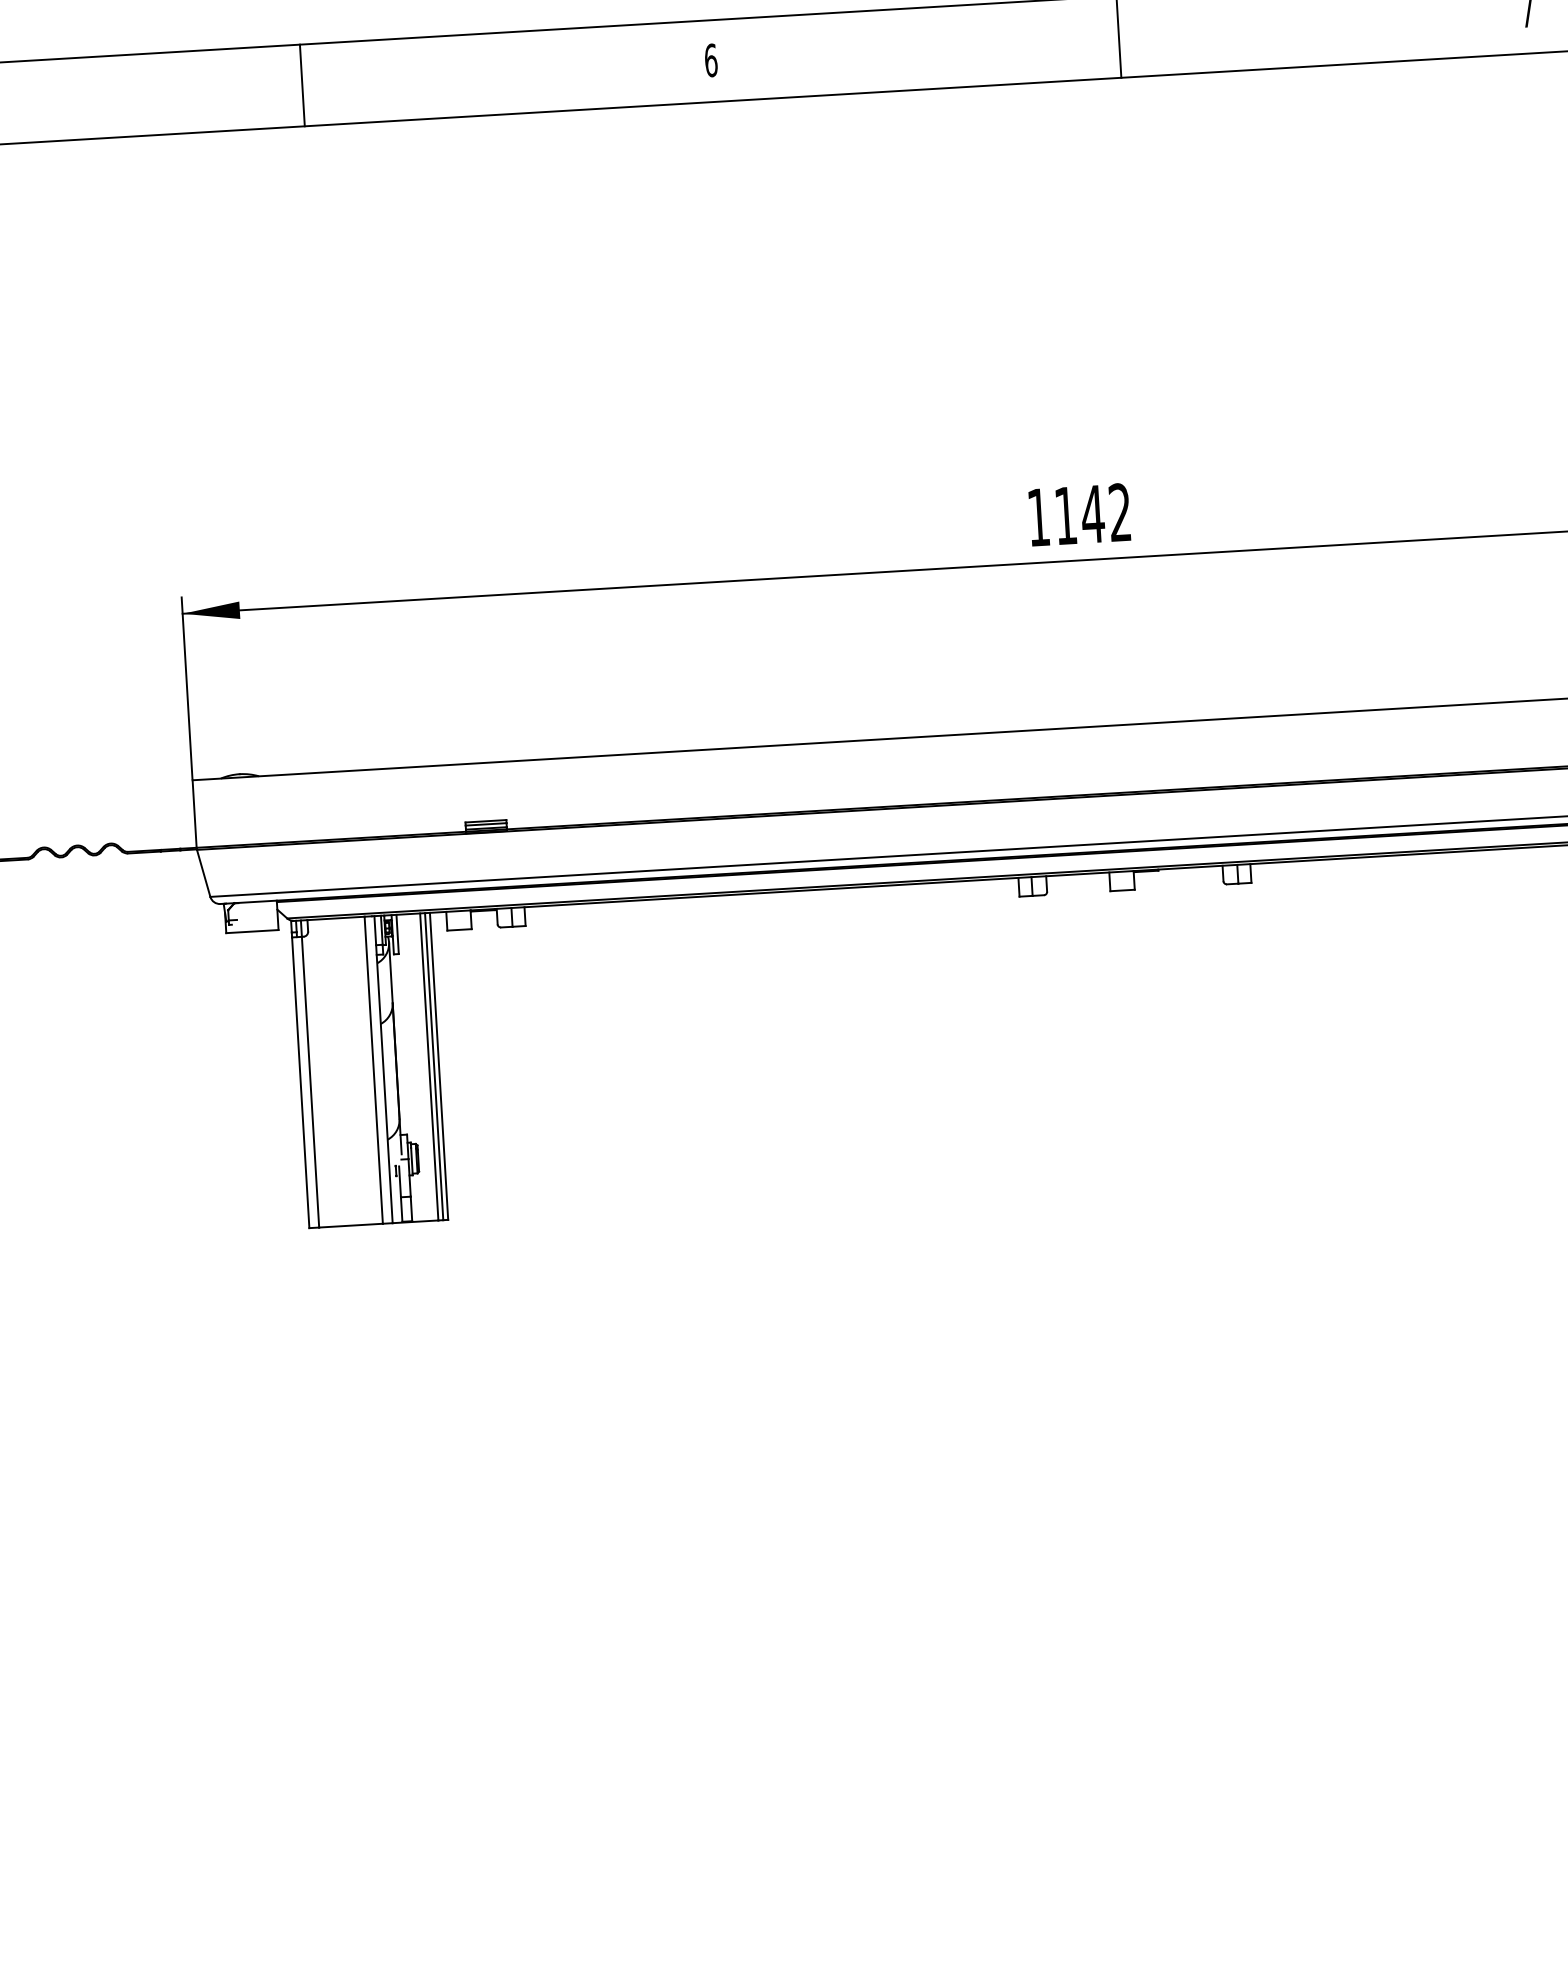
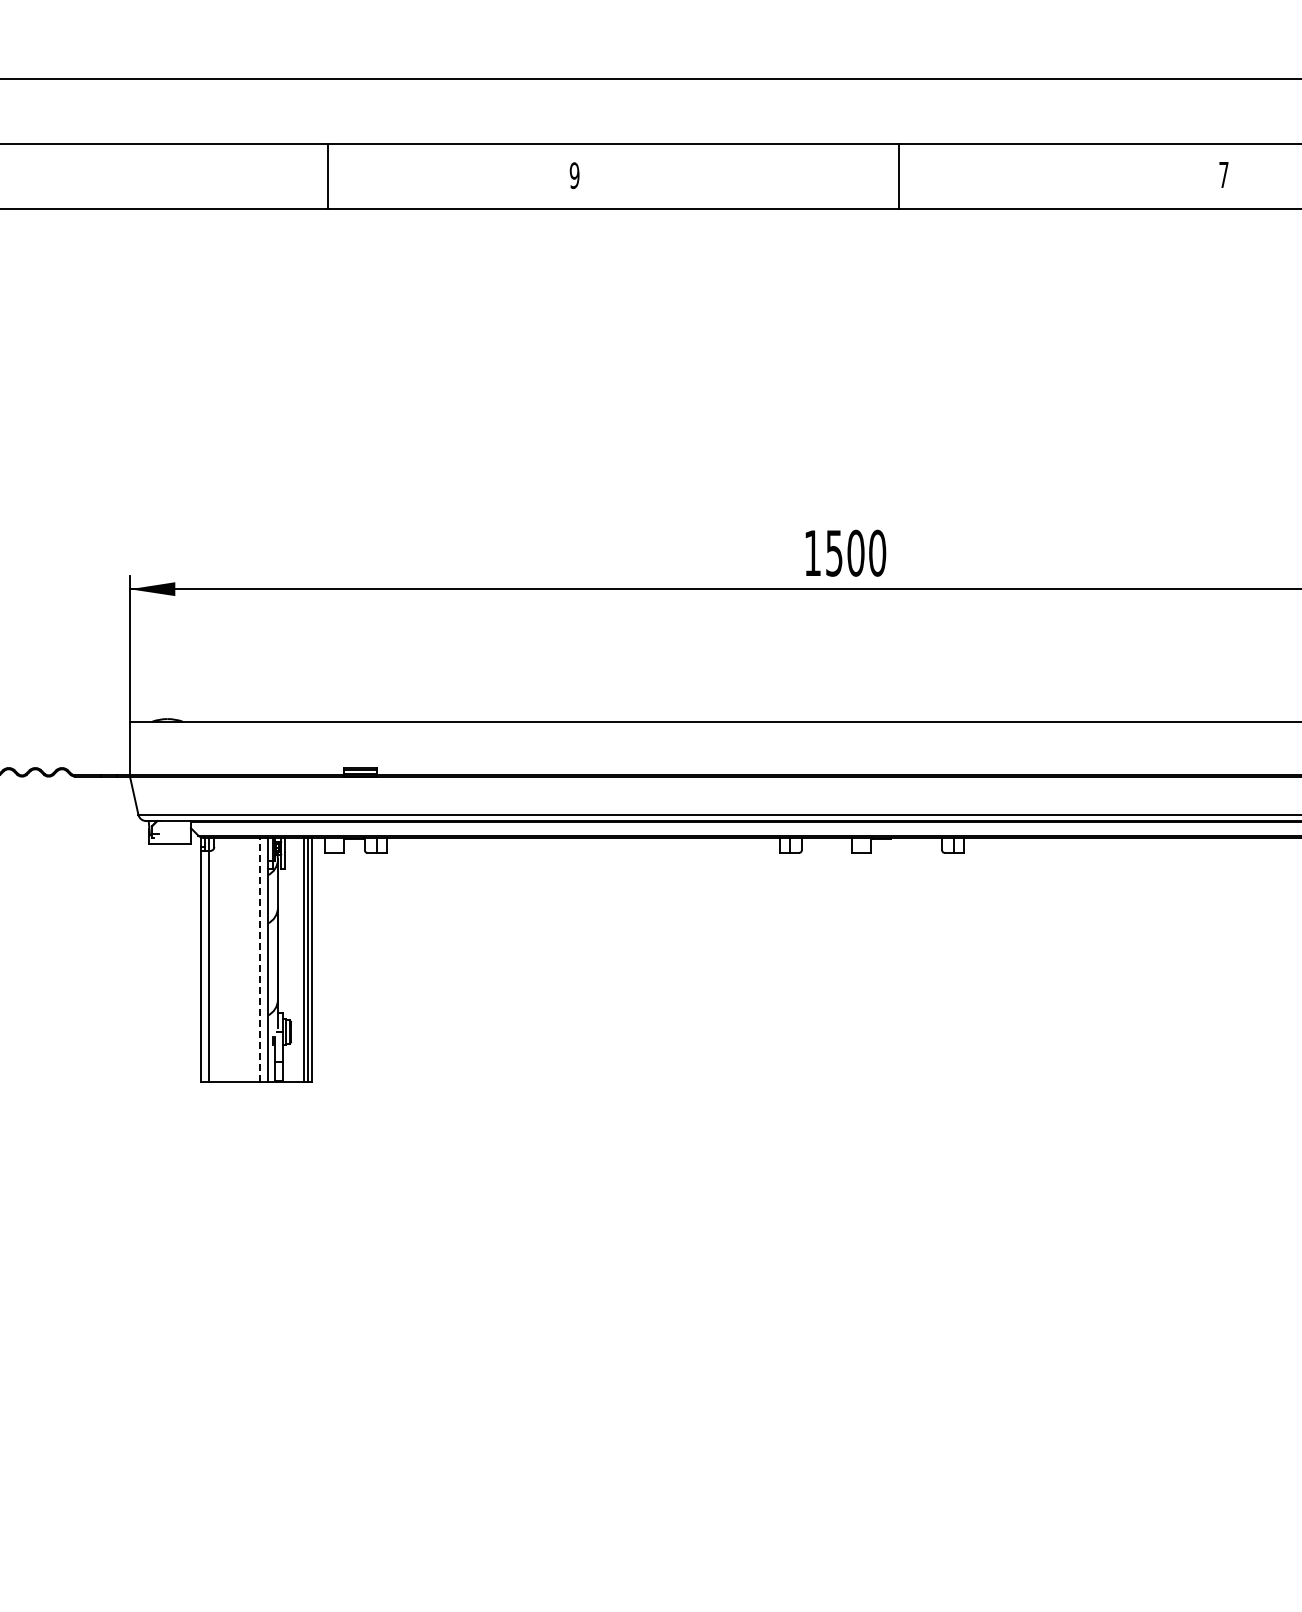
text: (710, 60) -> (574, 175), 6 -> 9
line: (302, 84) -> (327, 175), moved
text: (1093, 513) -> (856, 552), 1142 -> 1500
line: (373, 1069) -> (259, 959), solid -> dashed

